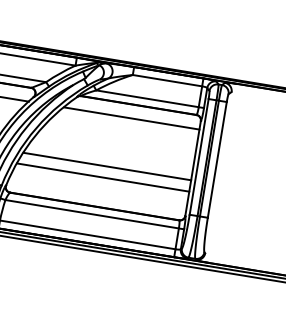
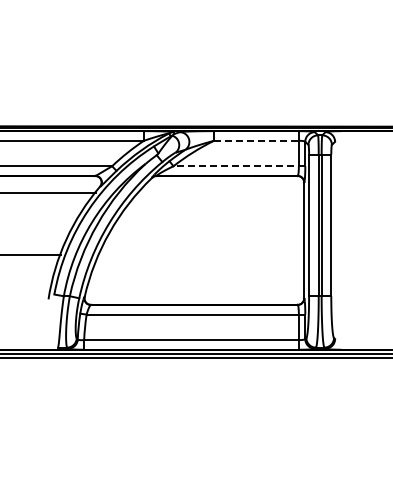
line: (167, 80) -> (256, 140), solid -> dashed
line: (150, 99) -> (239, 166), solid -> dashed
line: (131, 118) -> (221, 192), removed
line: (107, 166) -> (201, 254), removed
line: (103, 177) -> (198, 268), removed

